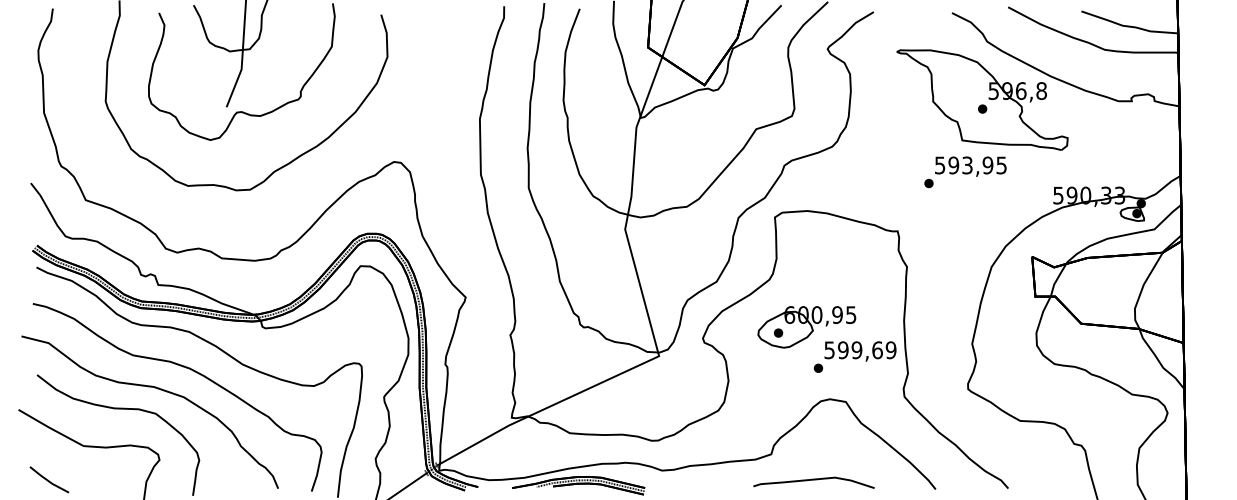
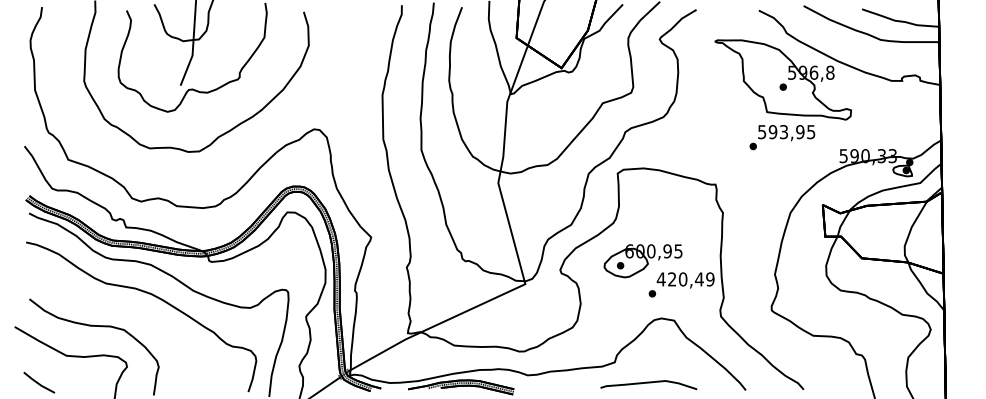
text: (965, 172) -> (782, 137), moved
text: (853, 350) -> (680, 279), 599,69 -> 420,49
part: (157, 389) -> (125, 310), removed

